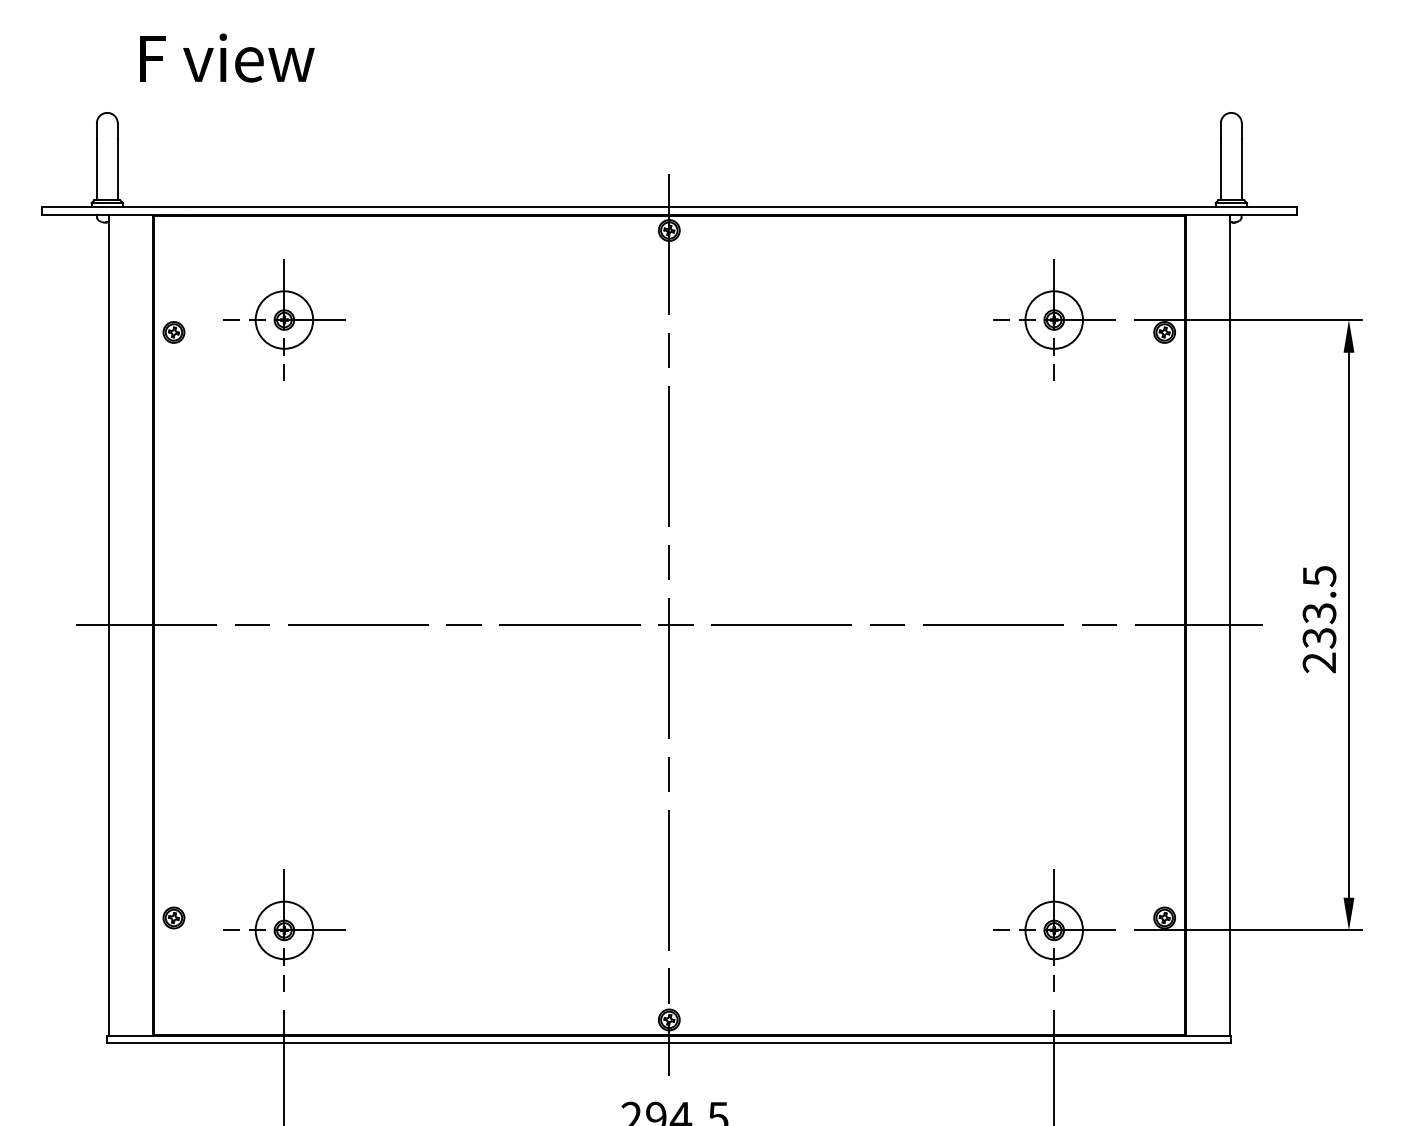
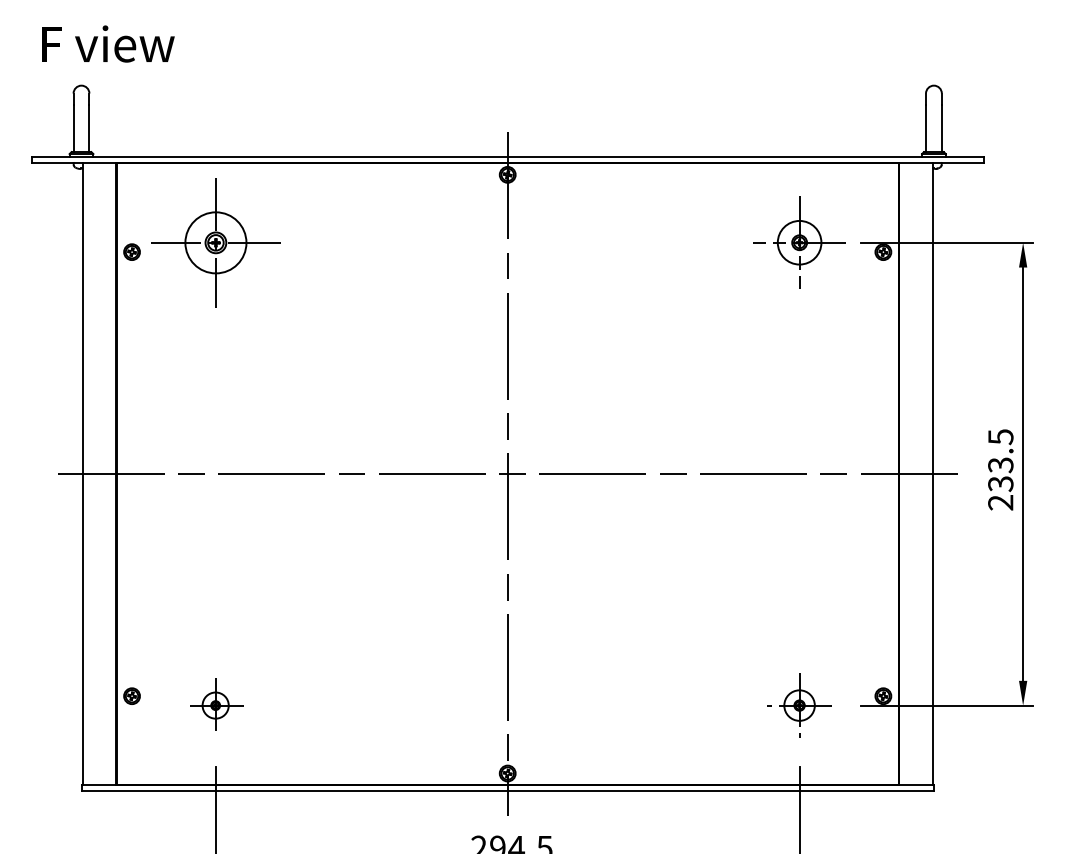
text: (227, 57) -> (108, 43), moved
part: (284, 319) -> (215, 242), size x1.4
part: (284, 930) -> (215, 705), size x0.6
part: (1054, 930) -> (799, 705), size x0.7

